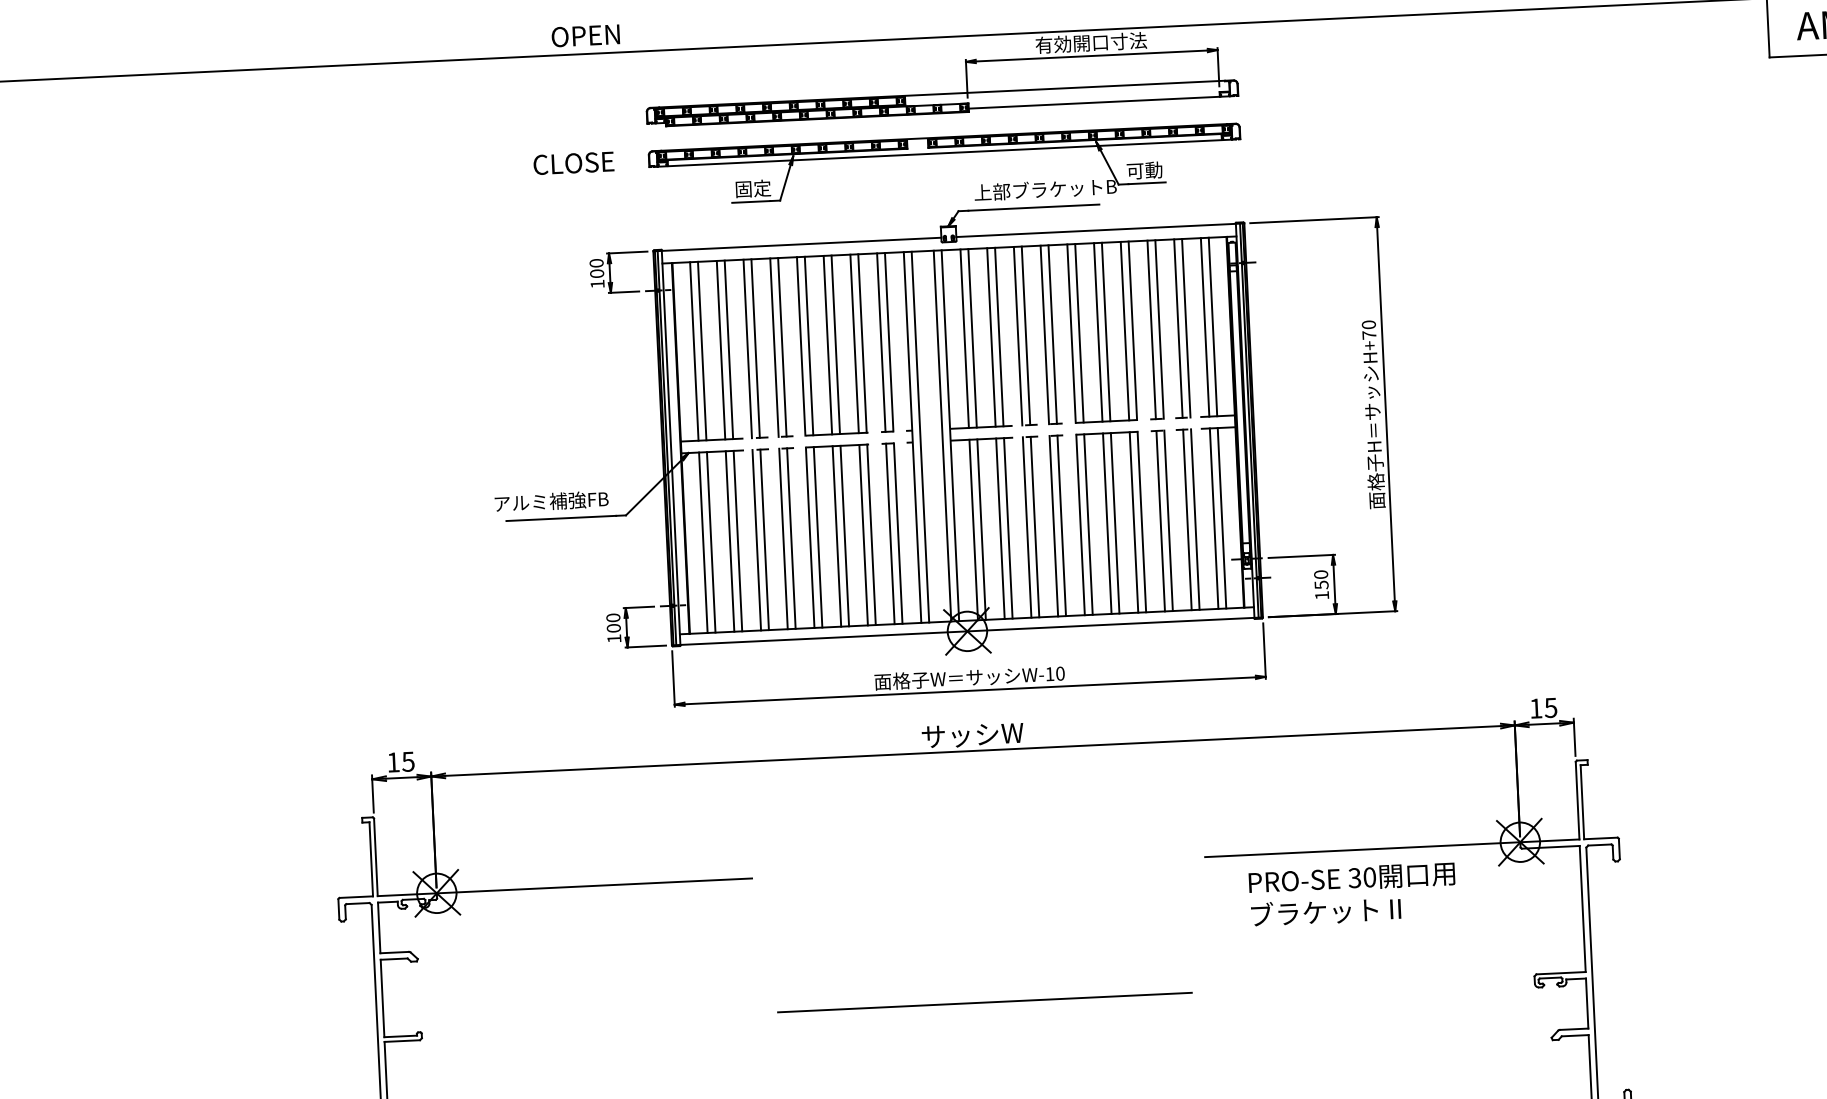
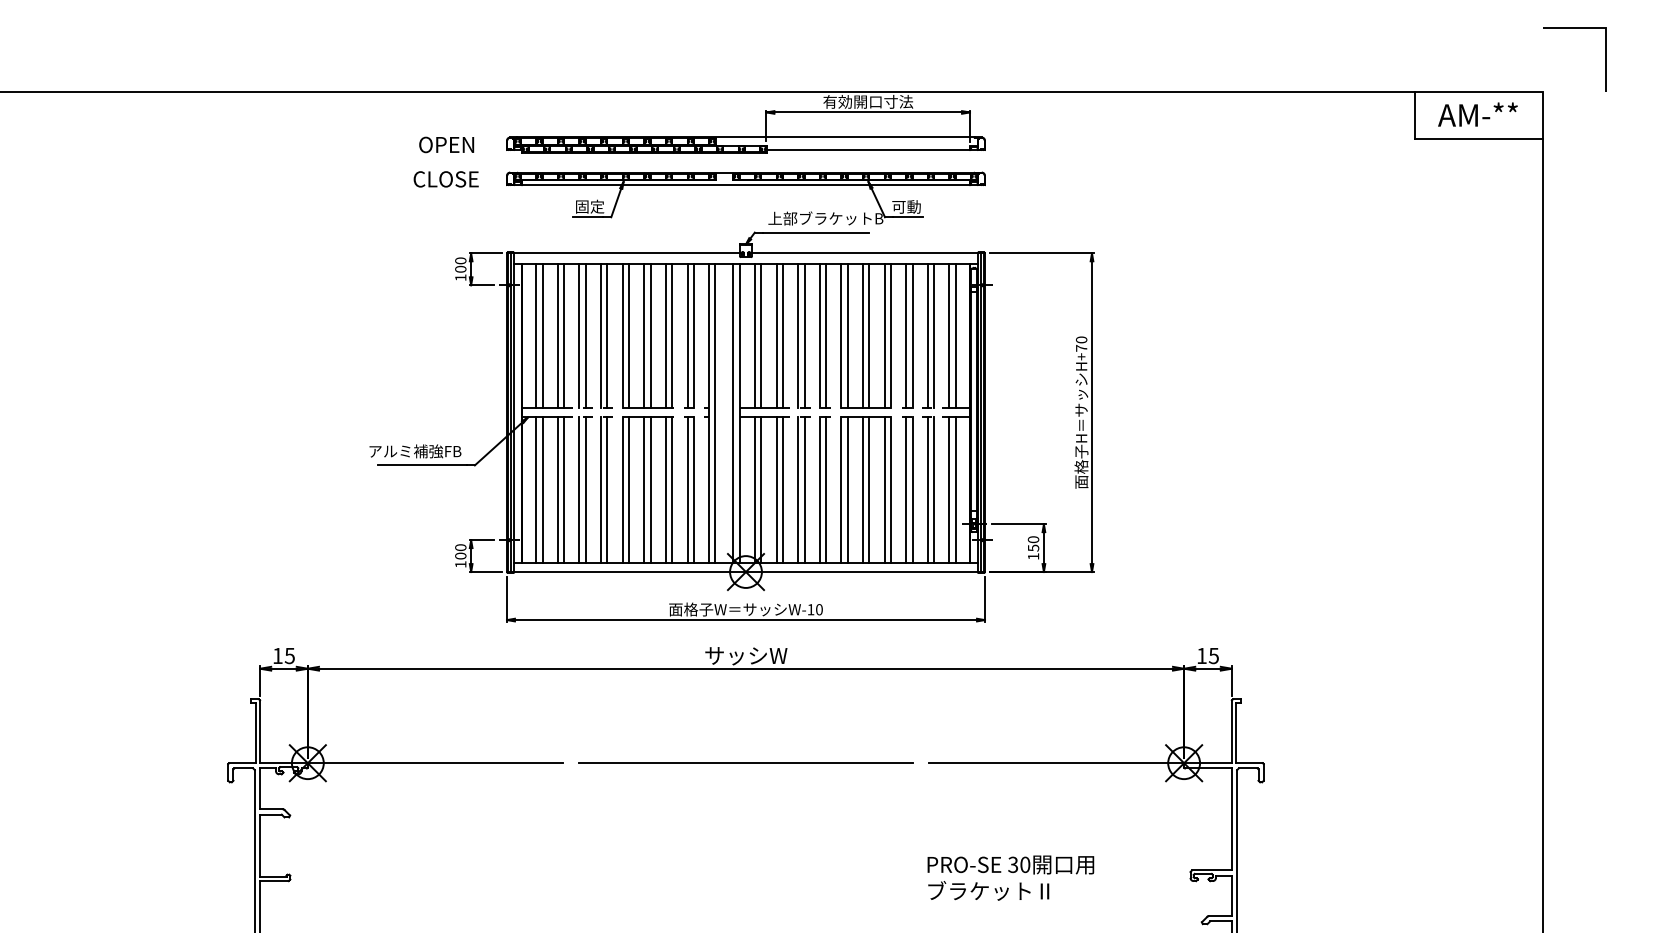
text: (585, 35) -> (446, 144), moved
text: (1352, 893) -> (1010, 877), moved
line: (984, 1001) -> (745, 762), moved

